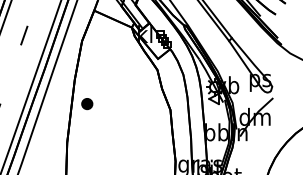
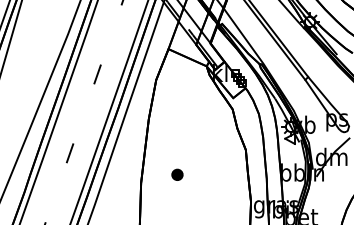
part: (87, 103) -> (177, 174), moved

